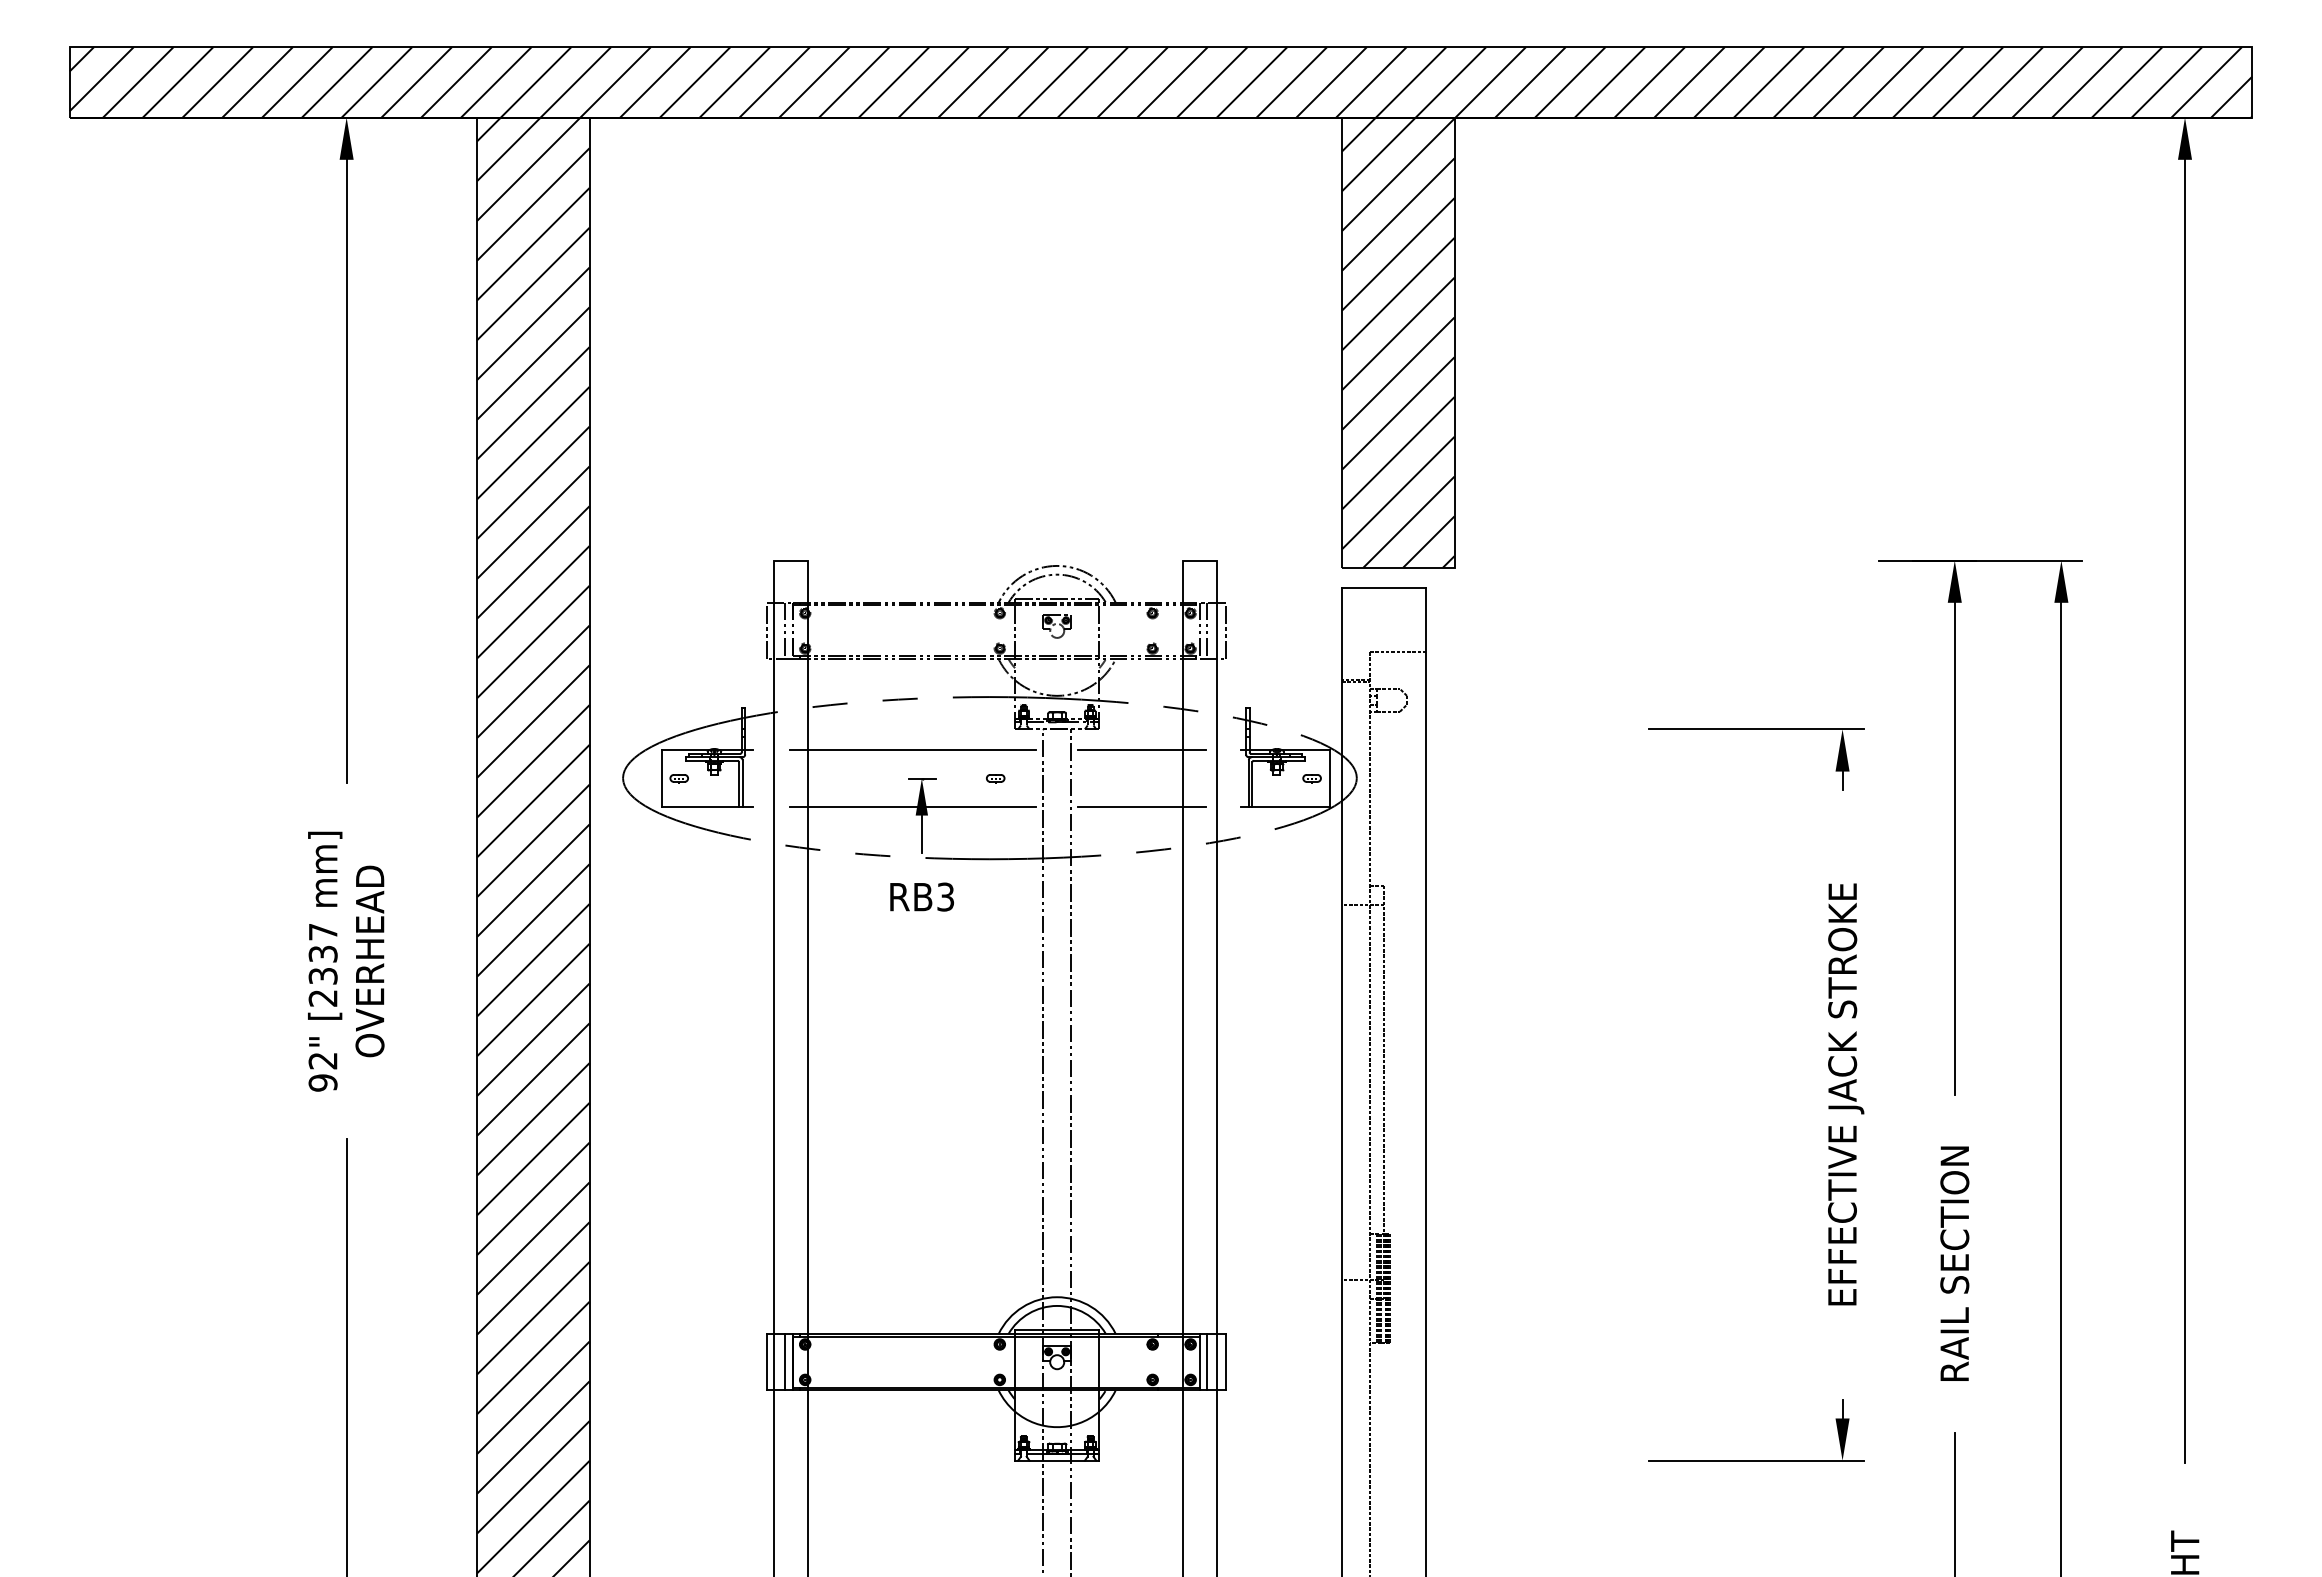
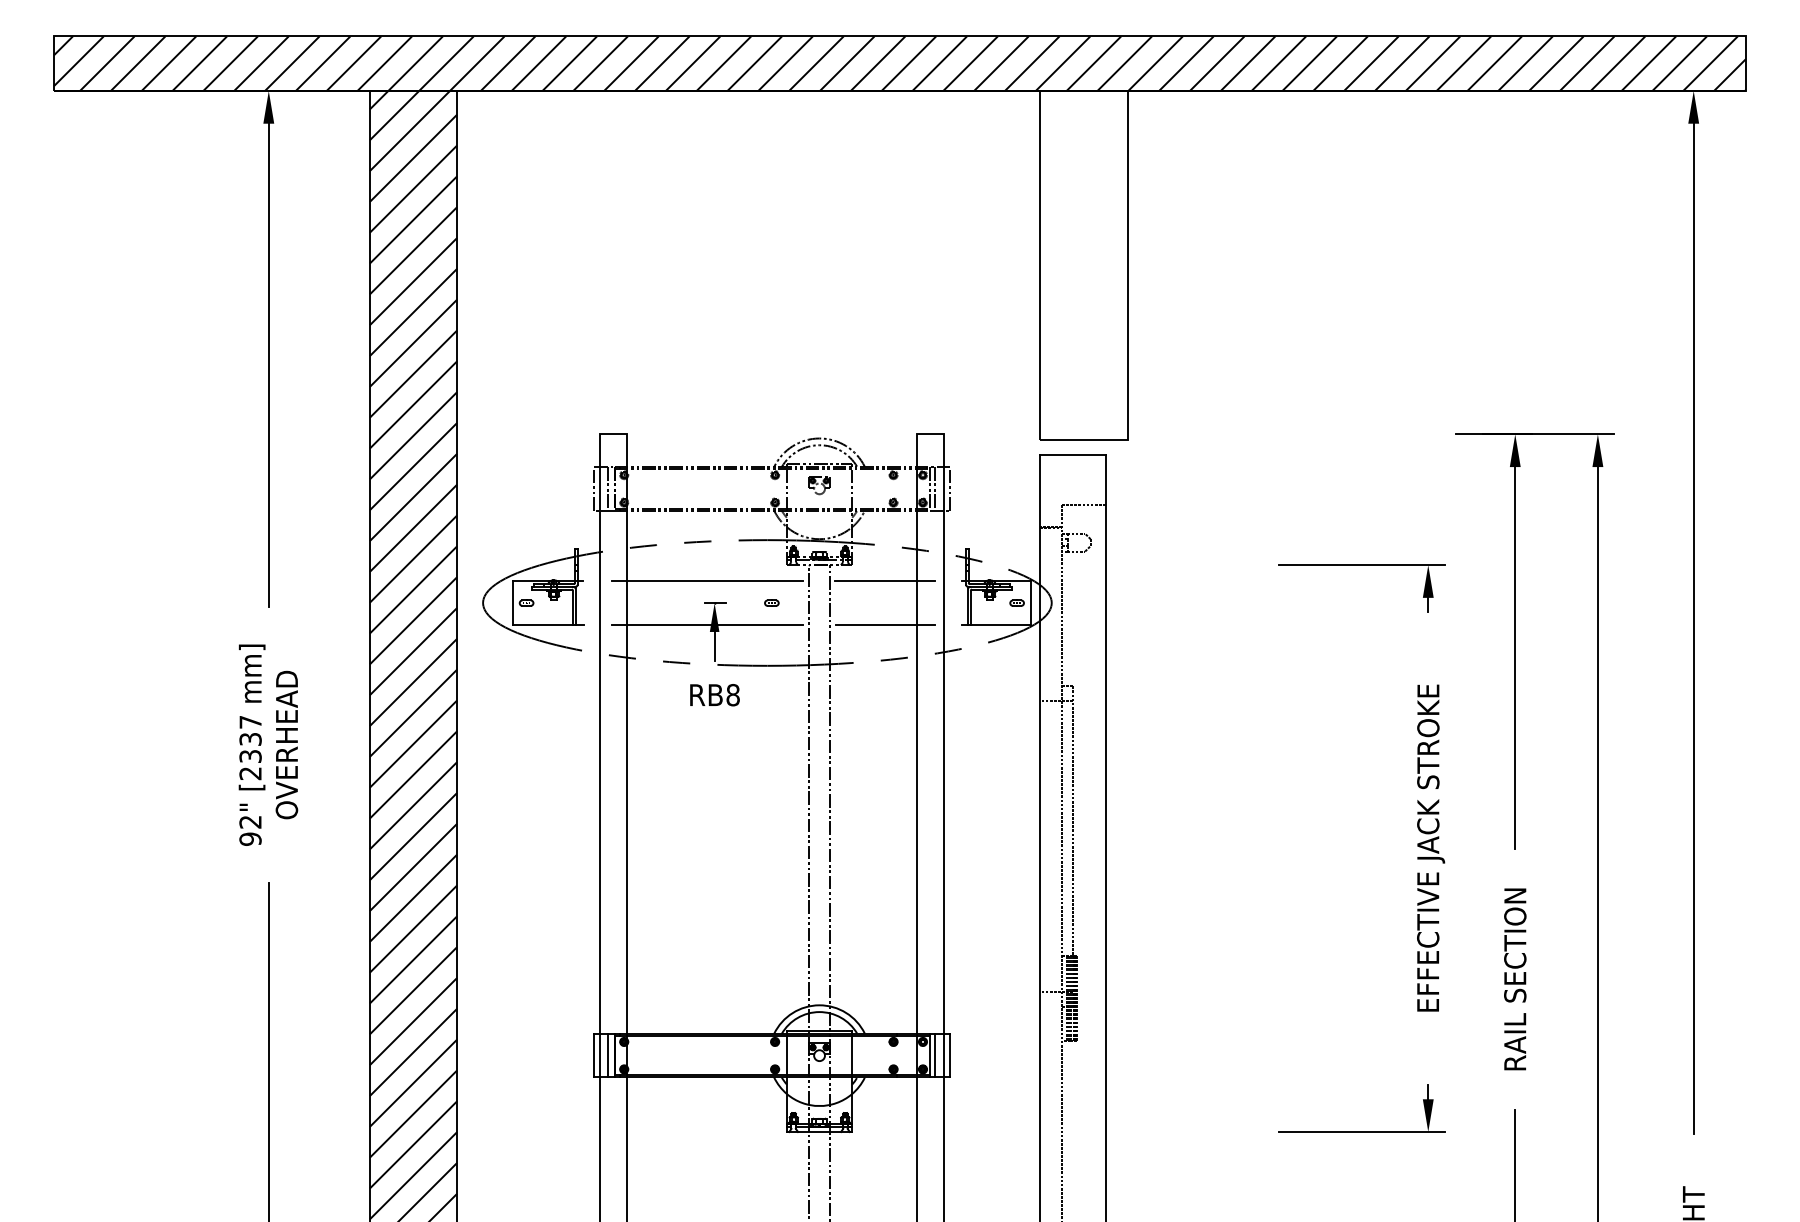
hatch: (1398, 342) -> (1084, 265), removed
text: (945, 896) -> (732, 694), RB3 -> RB8

